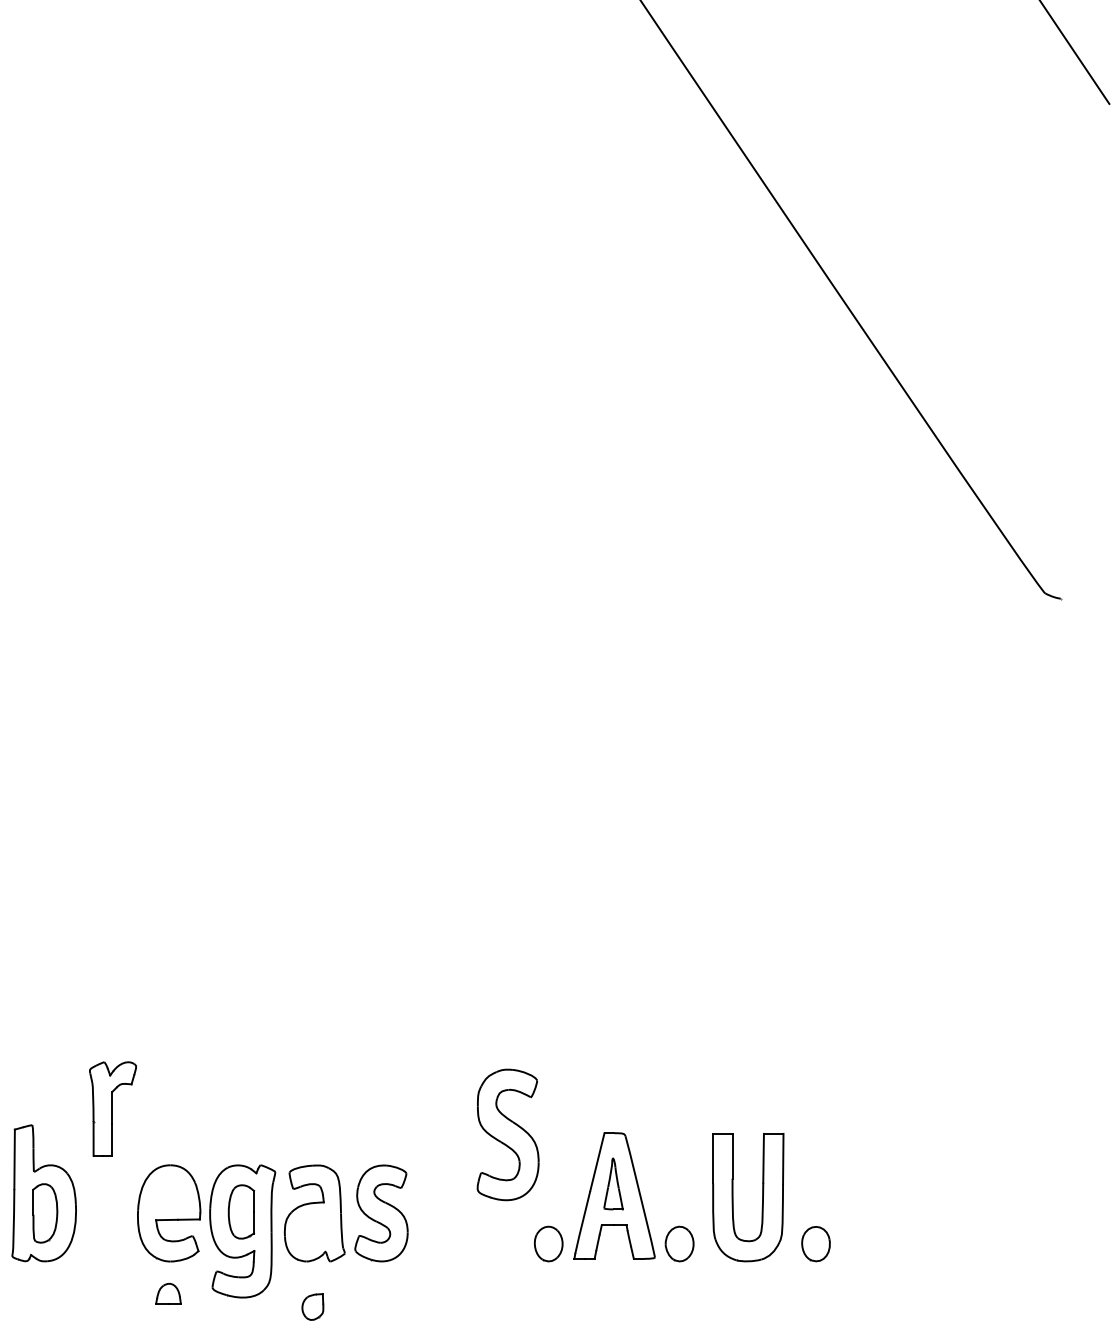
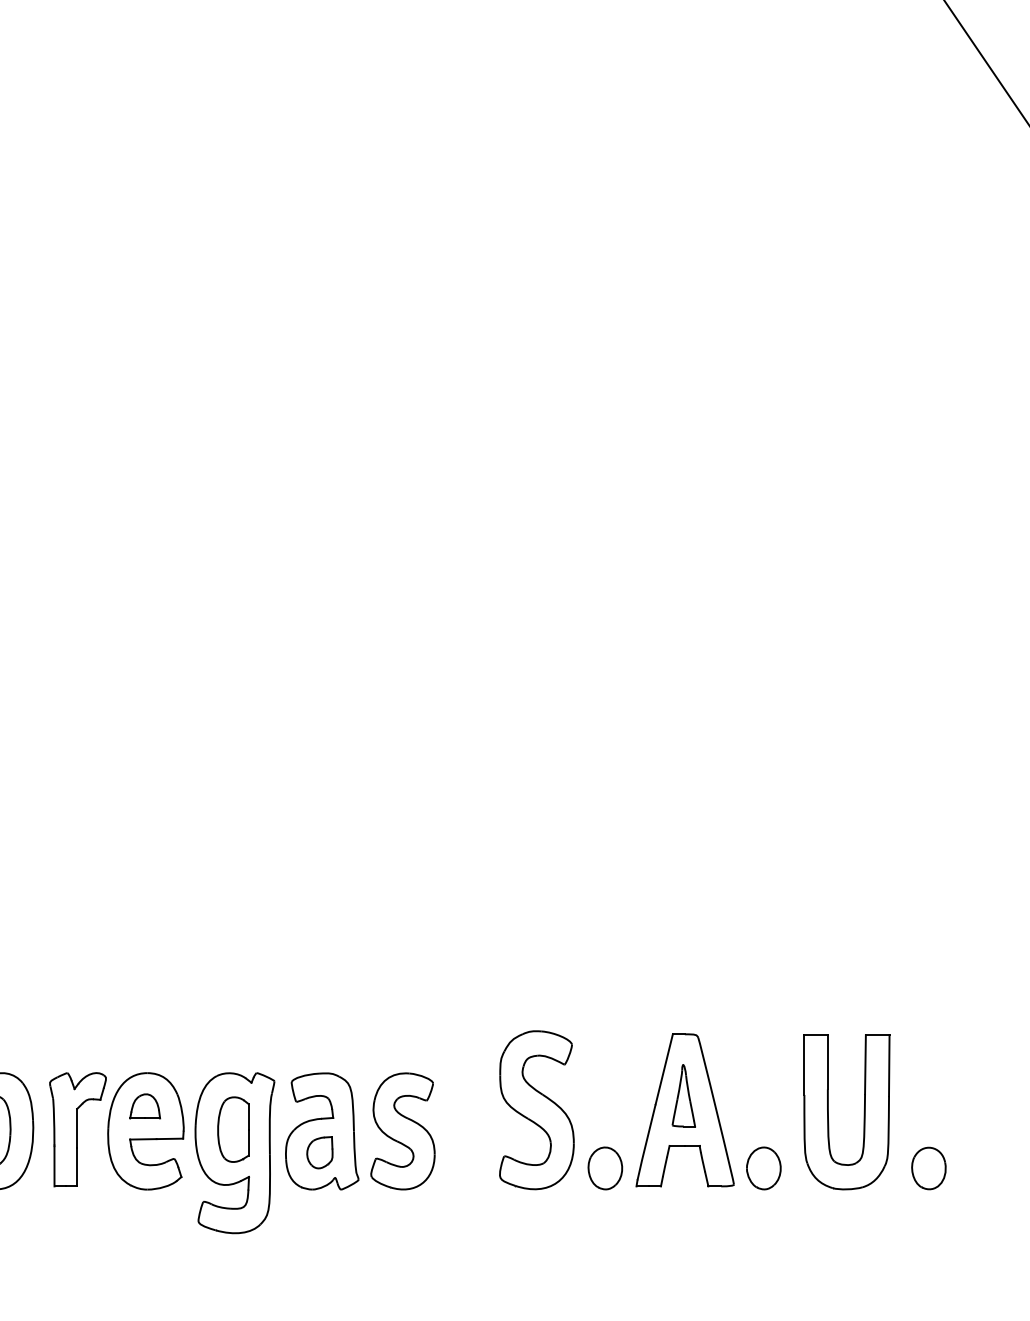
part: (112, 1108) -> (77, 1129), moved
part: (507, 1134) -> (536, 1109), moved
part: (168, 1293) -> (145, 1106), moved
part: (312, 1306) -> (319, 1152), moved

